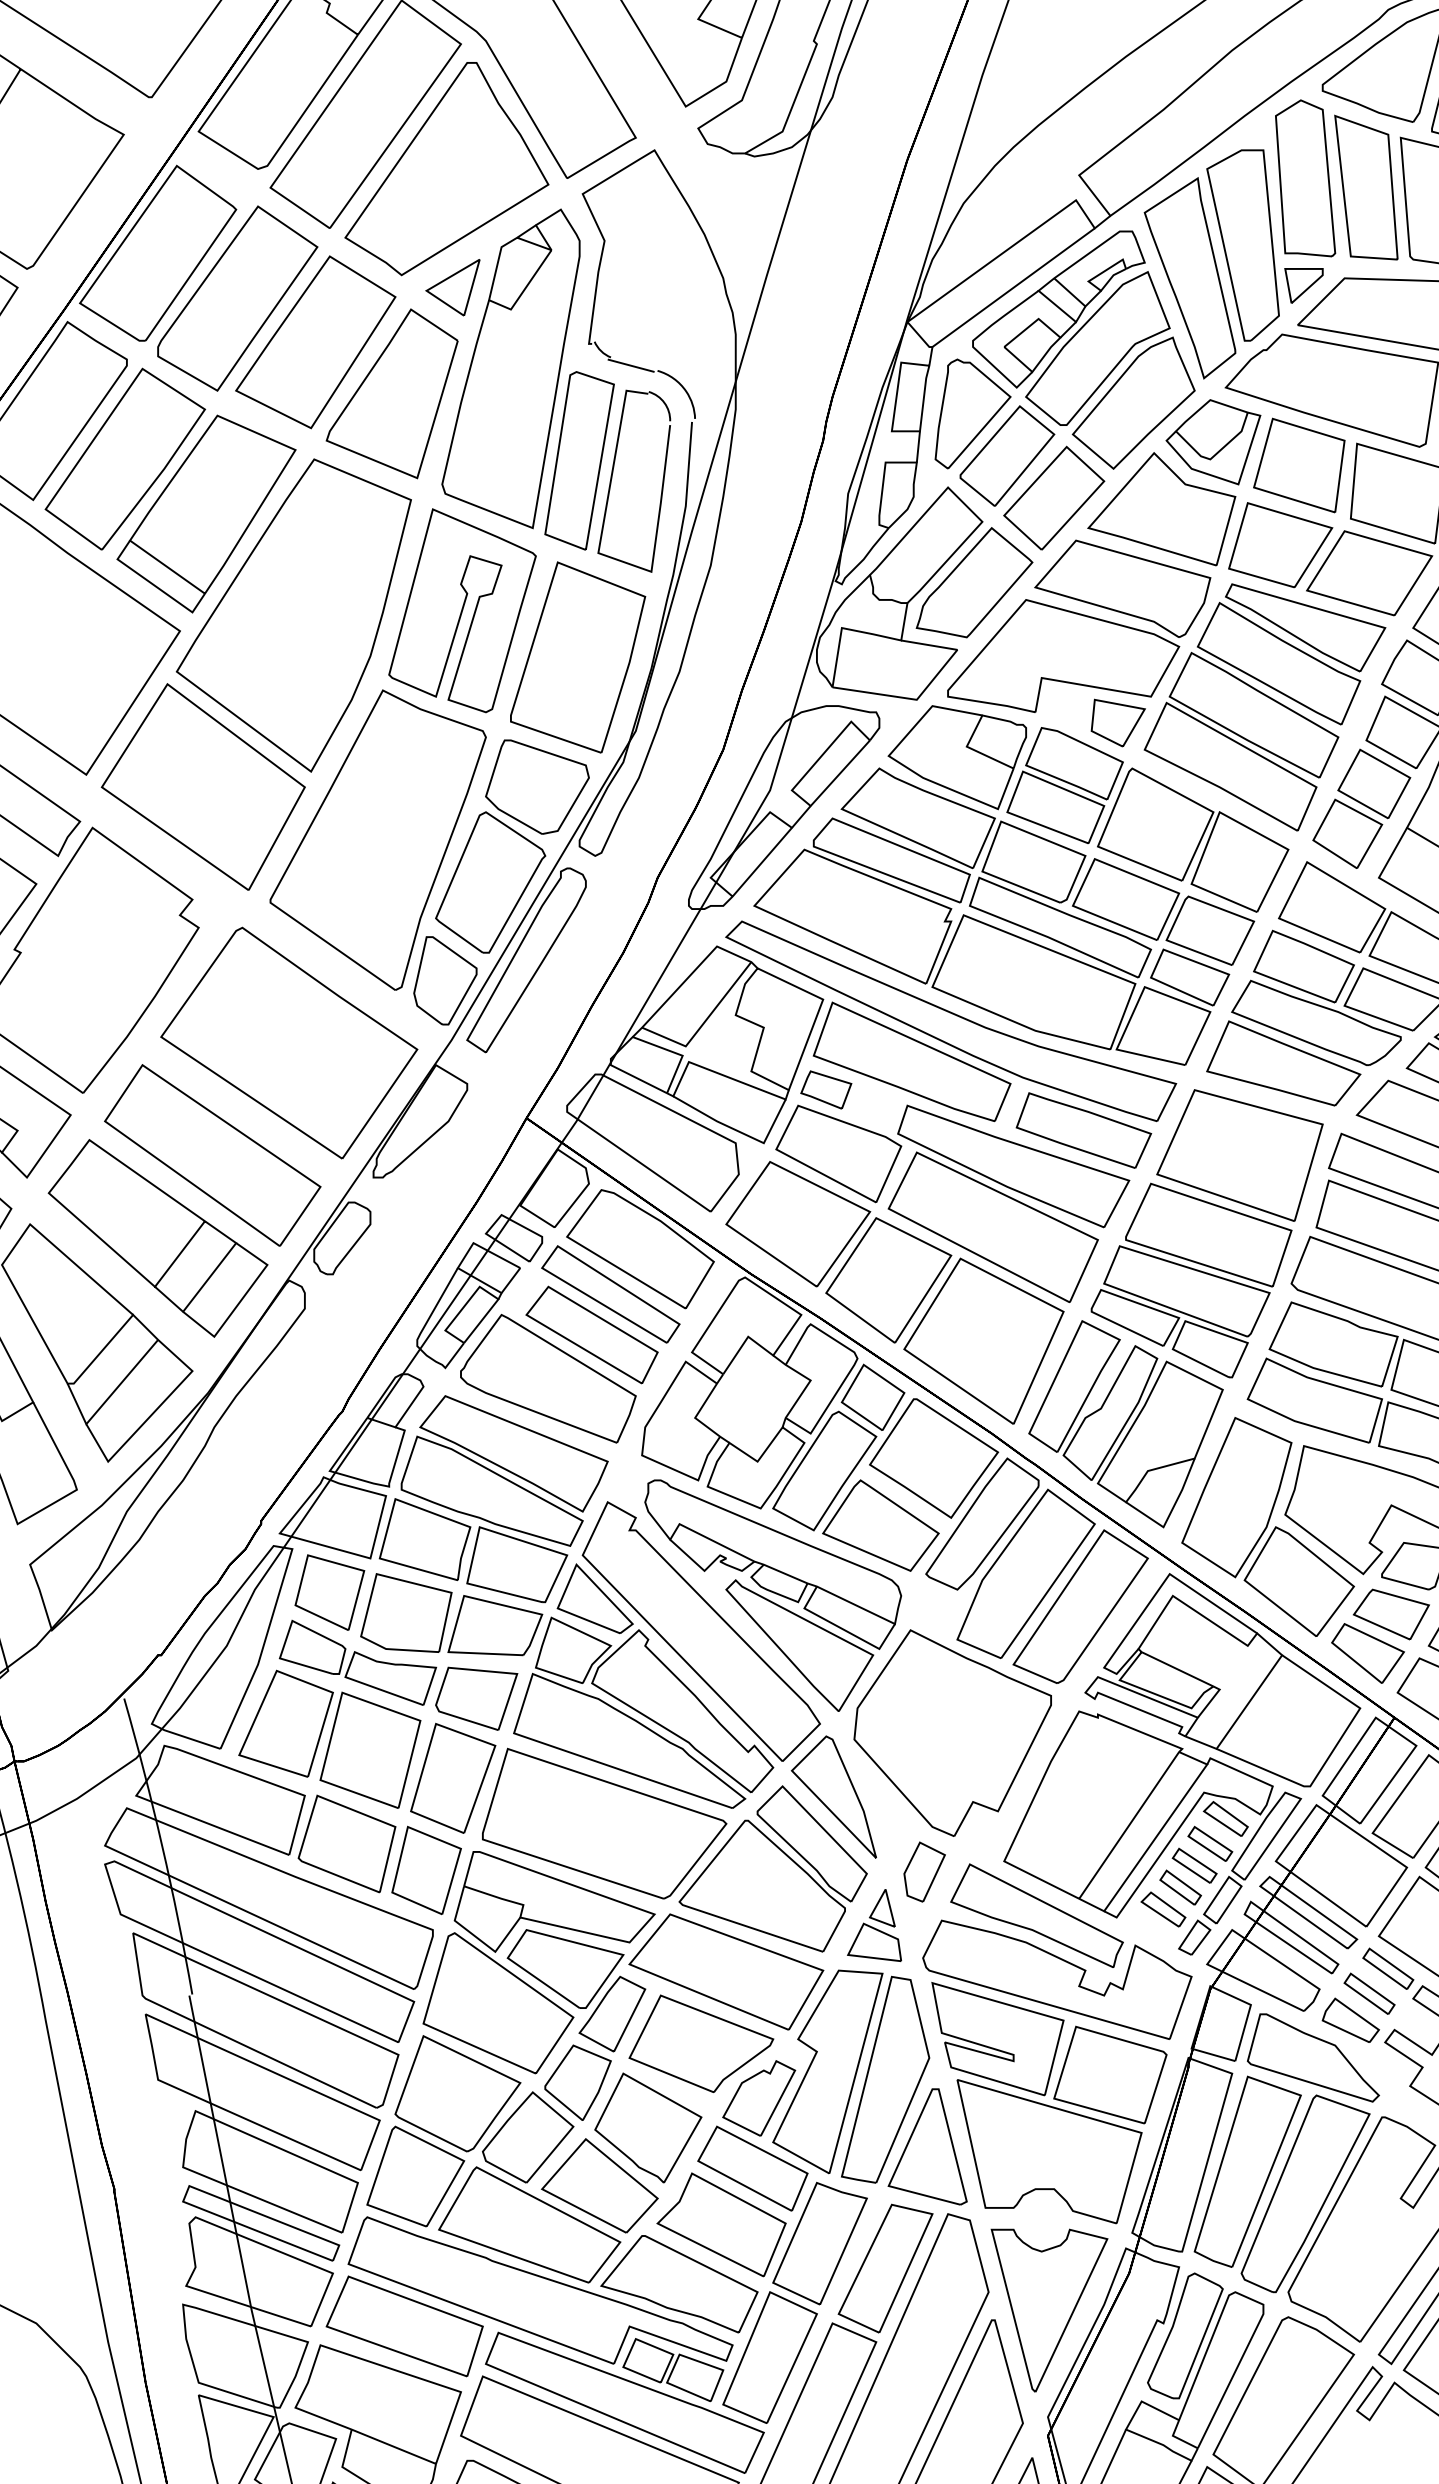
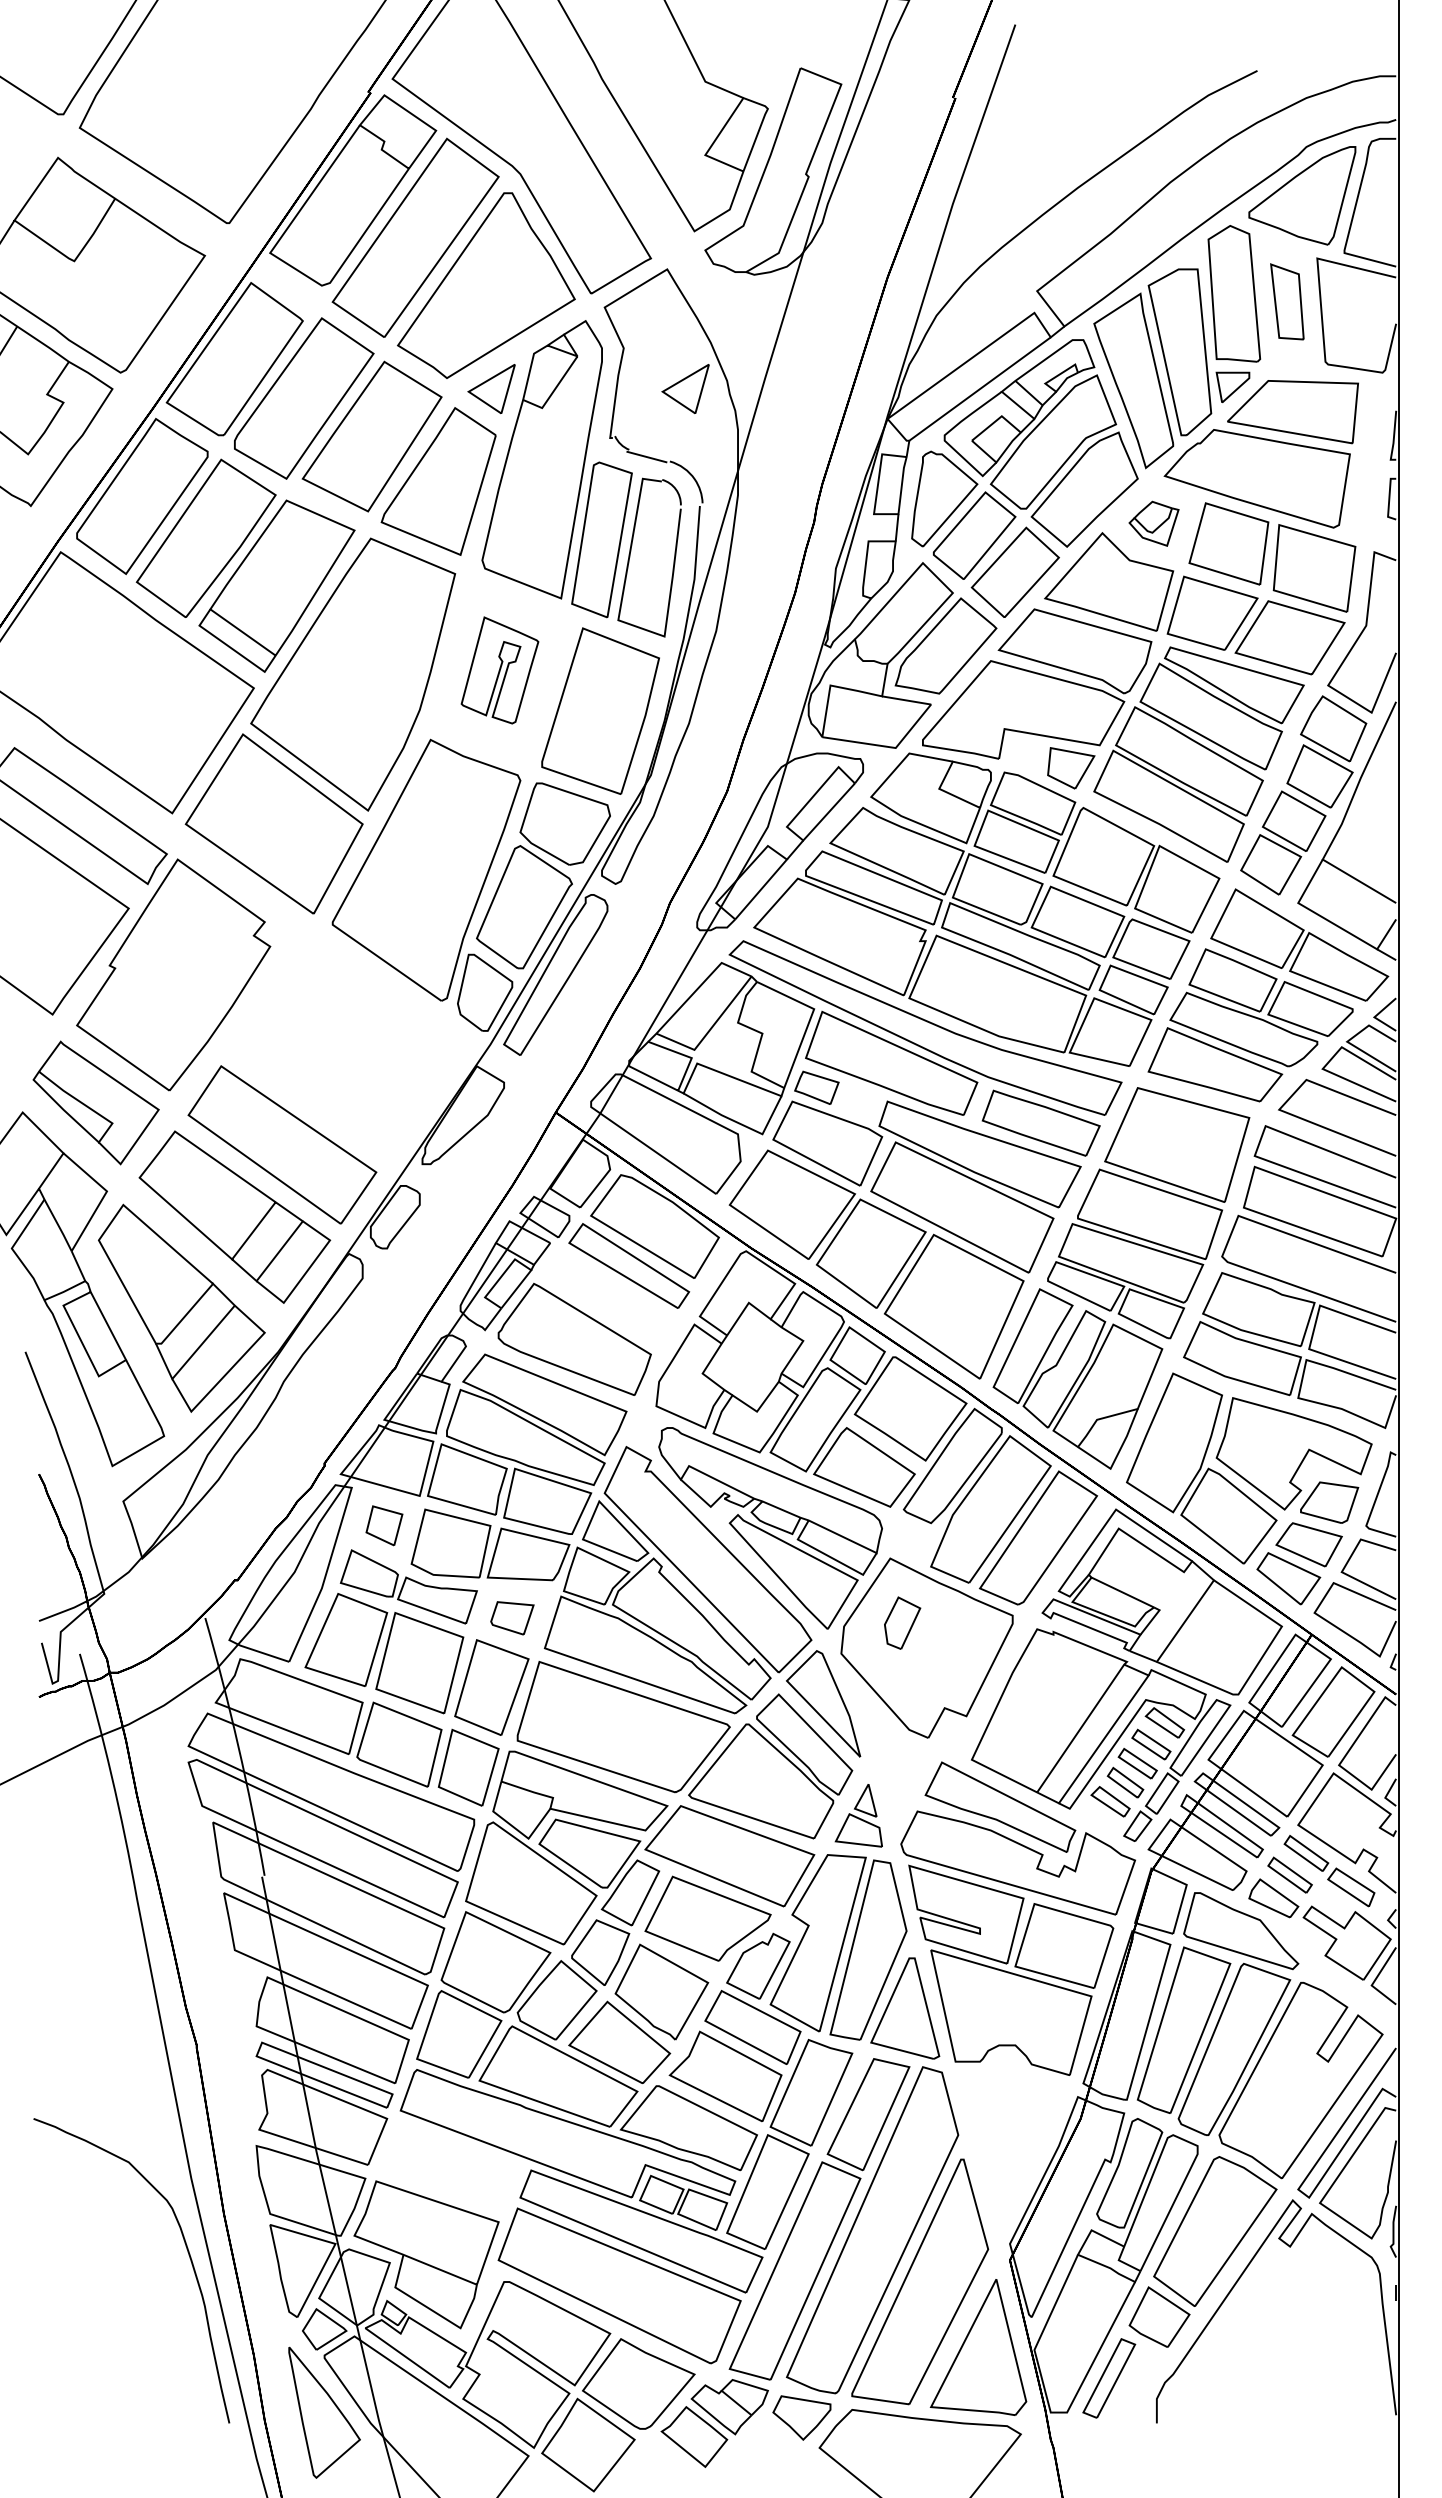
part: (1366, 187) -> (1287, 301), size x0.6
part: (675, 287) -> (685, 388), added
part: (1212, 442) -> (1153, 523), size x0.6
part: (461, 610) -> (499, 670), size x0.6
part: (288, 1042) -> (348, 1046), removed
part: (591, 1335) -> (612, 1301), removed
part: (329, 1592) -> (384, 1525), size x0.6
part: (476, 1699) -> (512, 1618), size x0.6
part: (924, 1871) -> (902, 1622), moved
part: (1049, 2309) -> (1011, 2150), removed
part: (404, 2325) -> (449, 2164), removed

